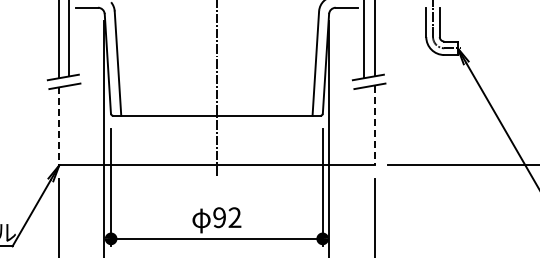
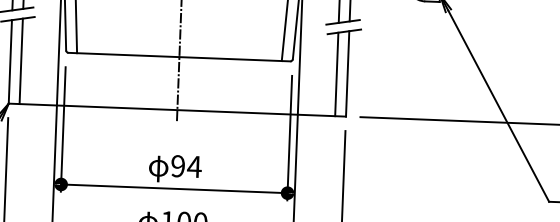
line: (69, 125) -> (21, 61), added
line: (374, 125) -> (347, 73), dashed -> solid
line: (59, 126) -> (10, 62), dashed -> solid
line: (364, 126) -> (336, 74), added
text: (234, 217) -> (194, 166), 92 -> 94

